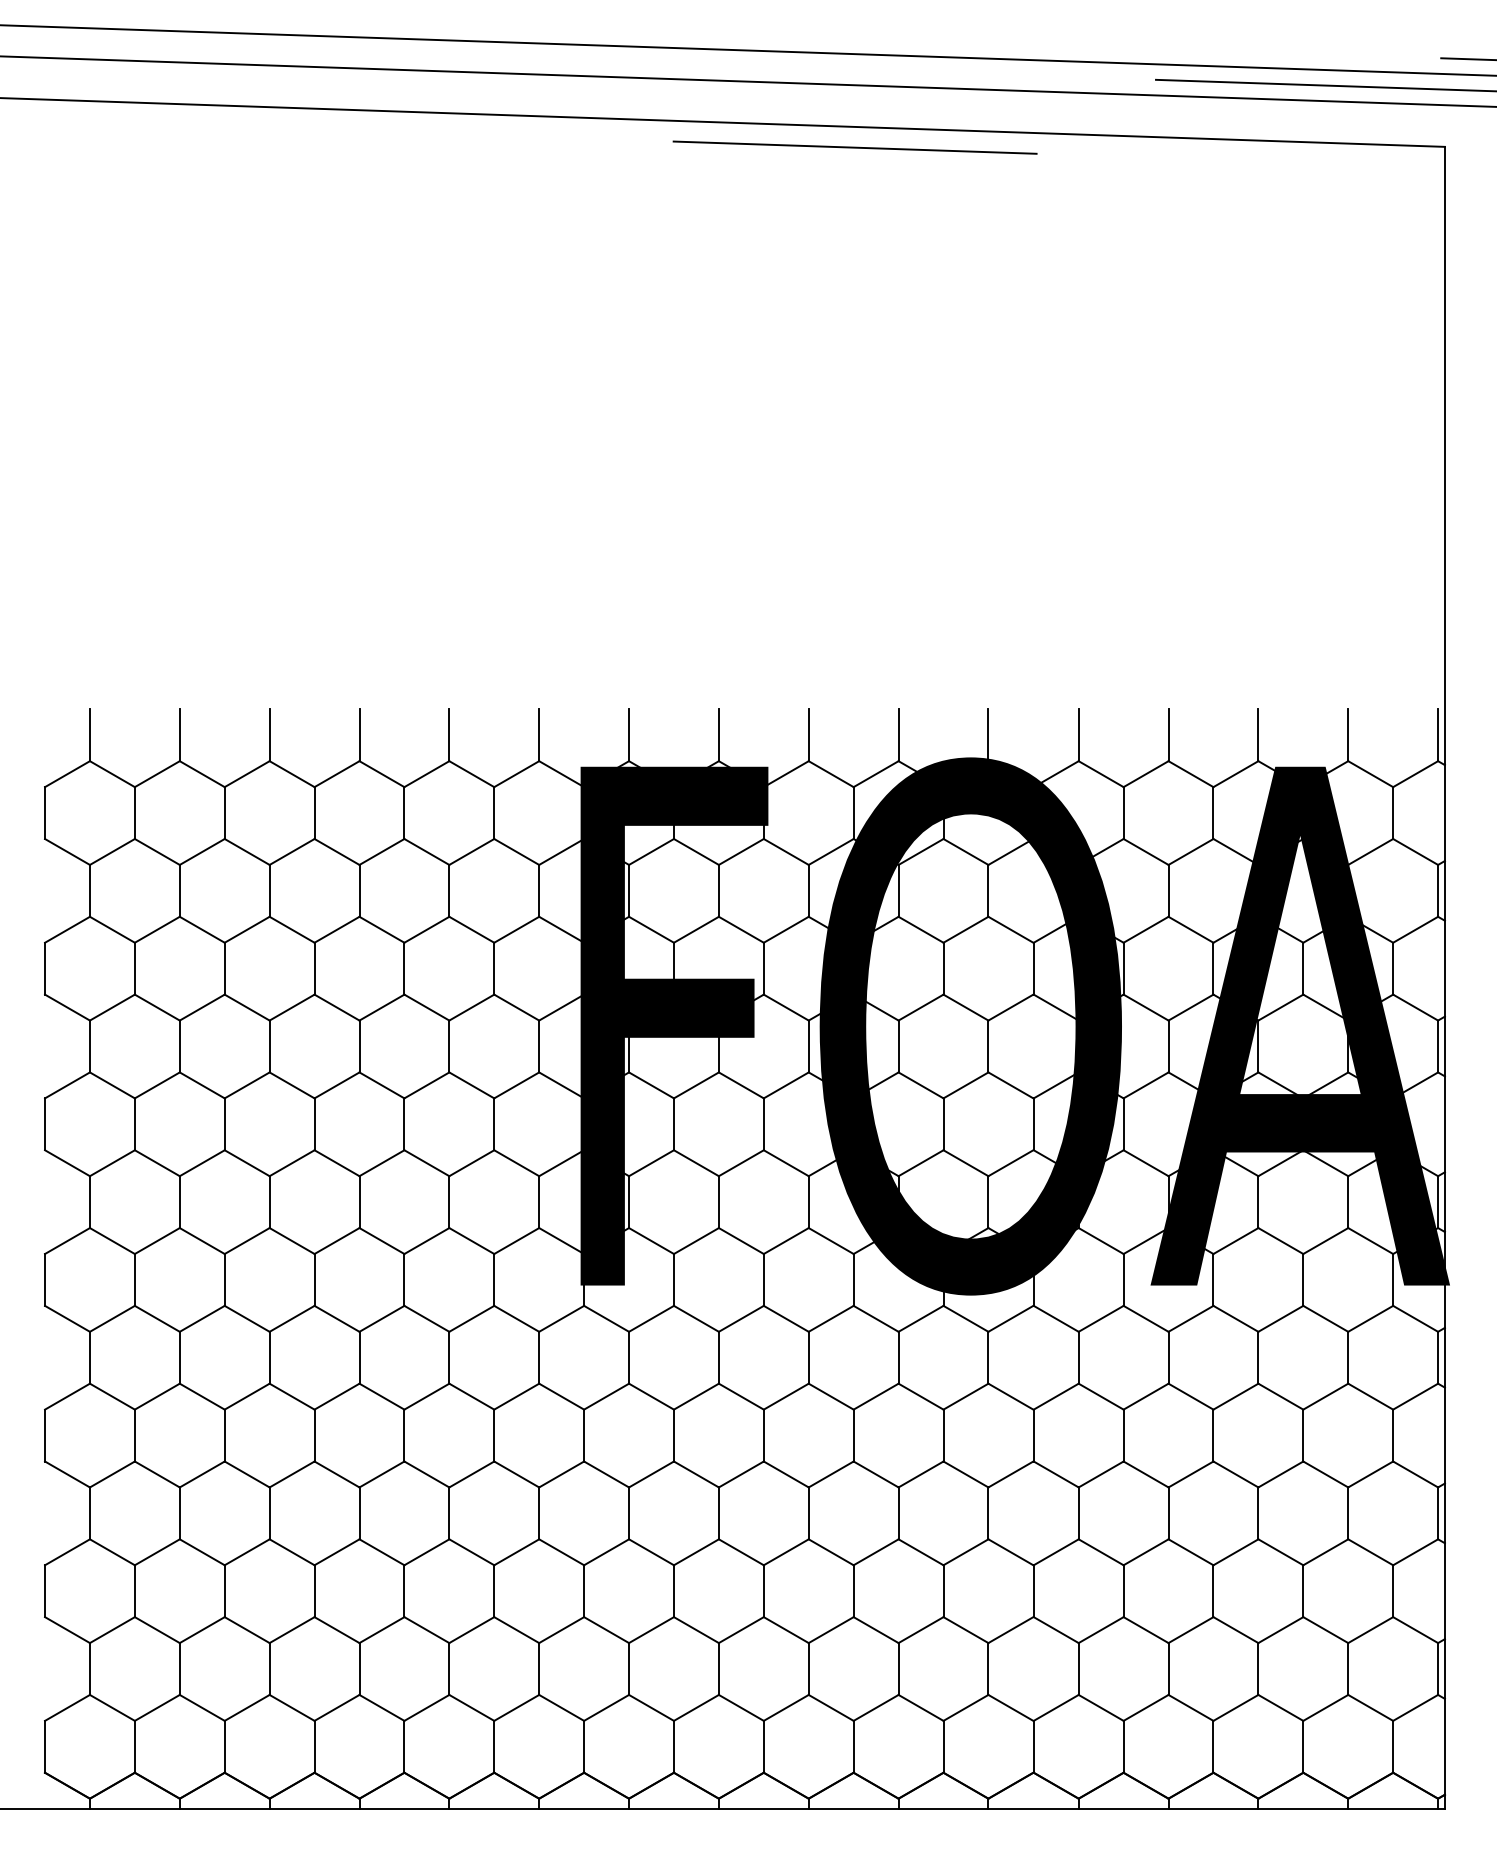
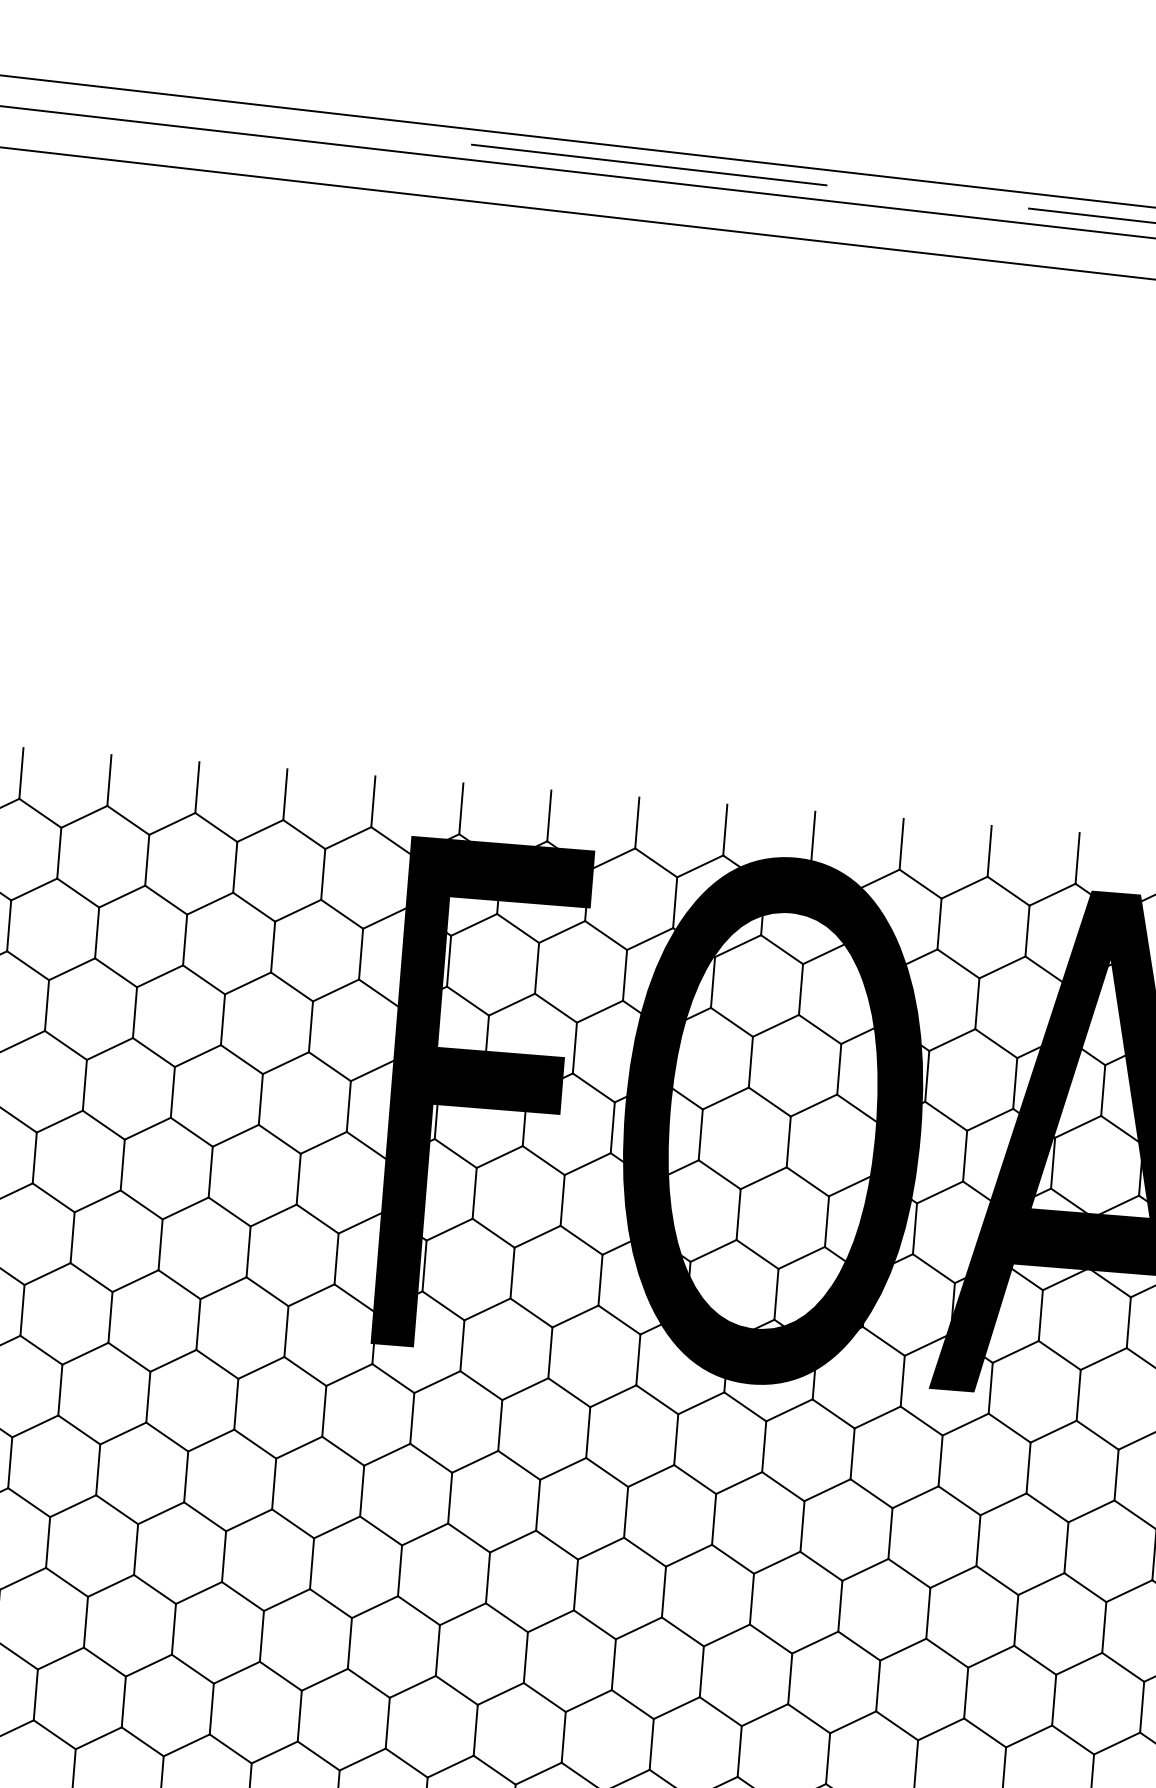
line: (854, 147) -> (648, 164), moved

